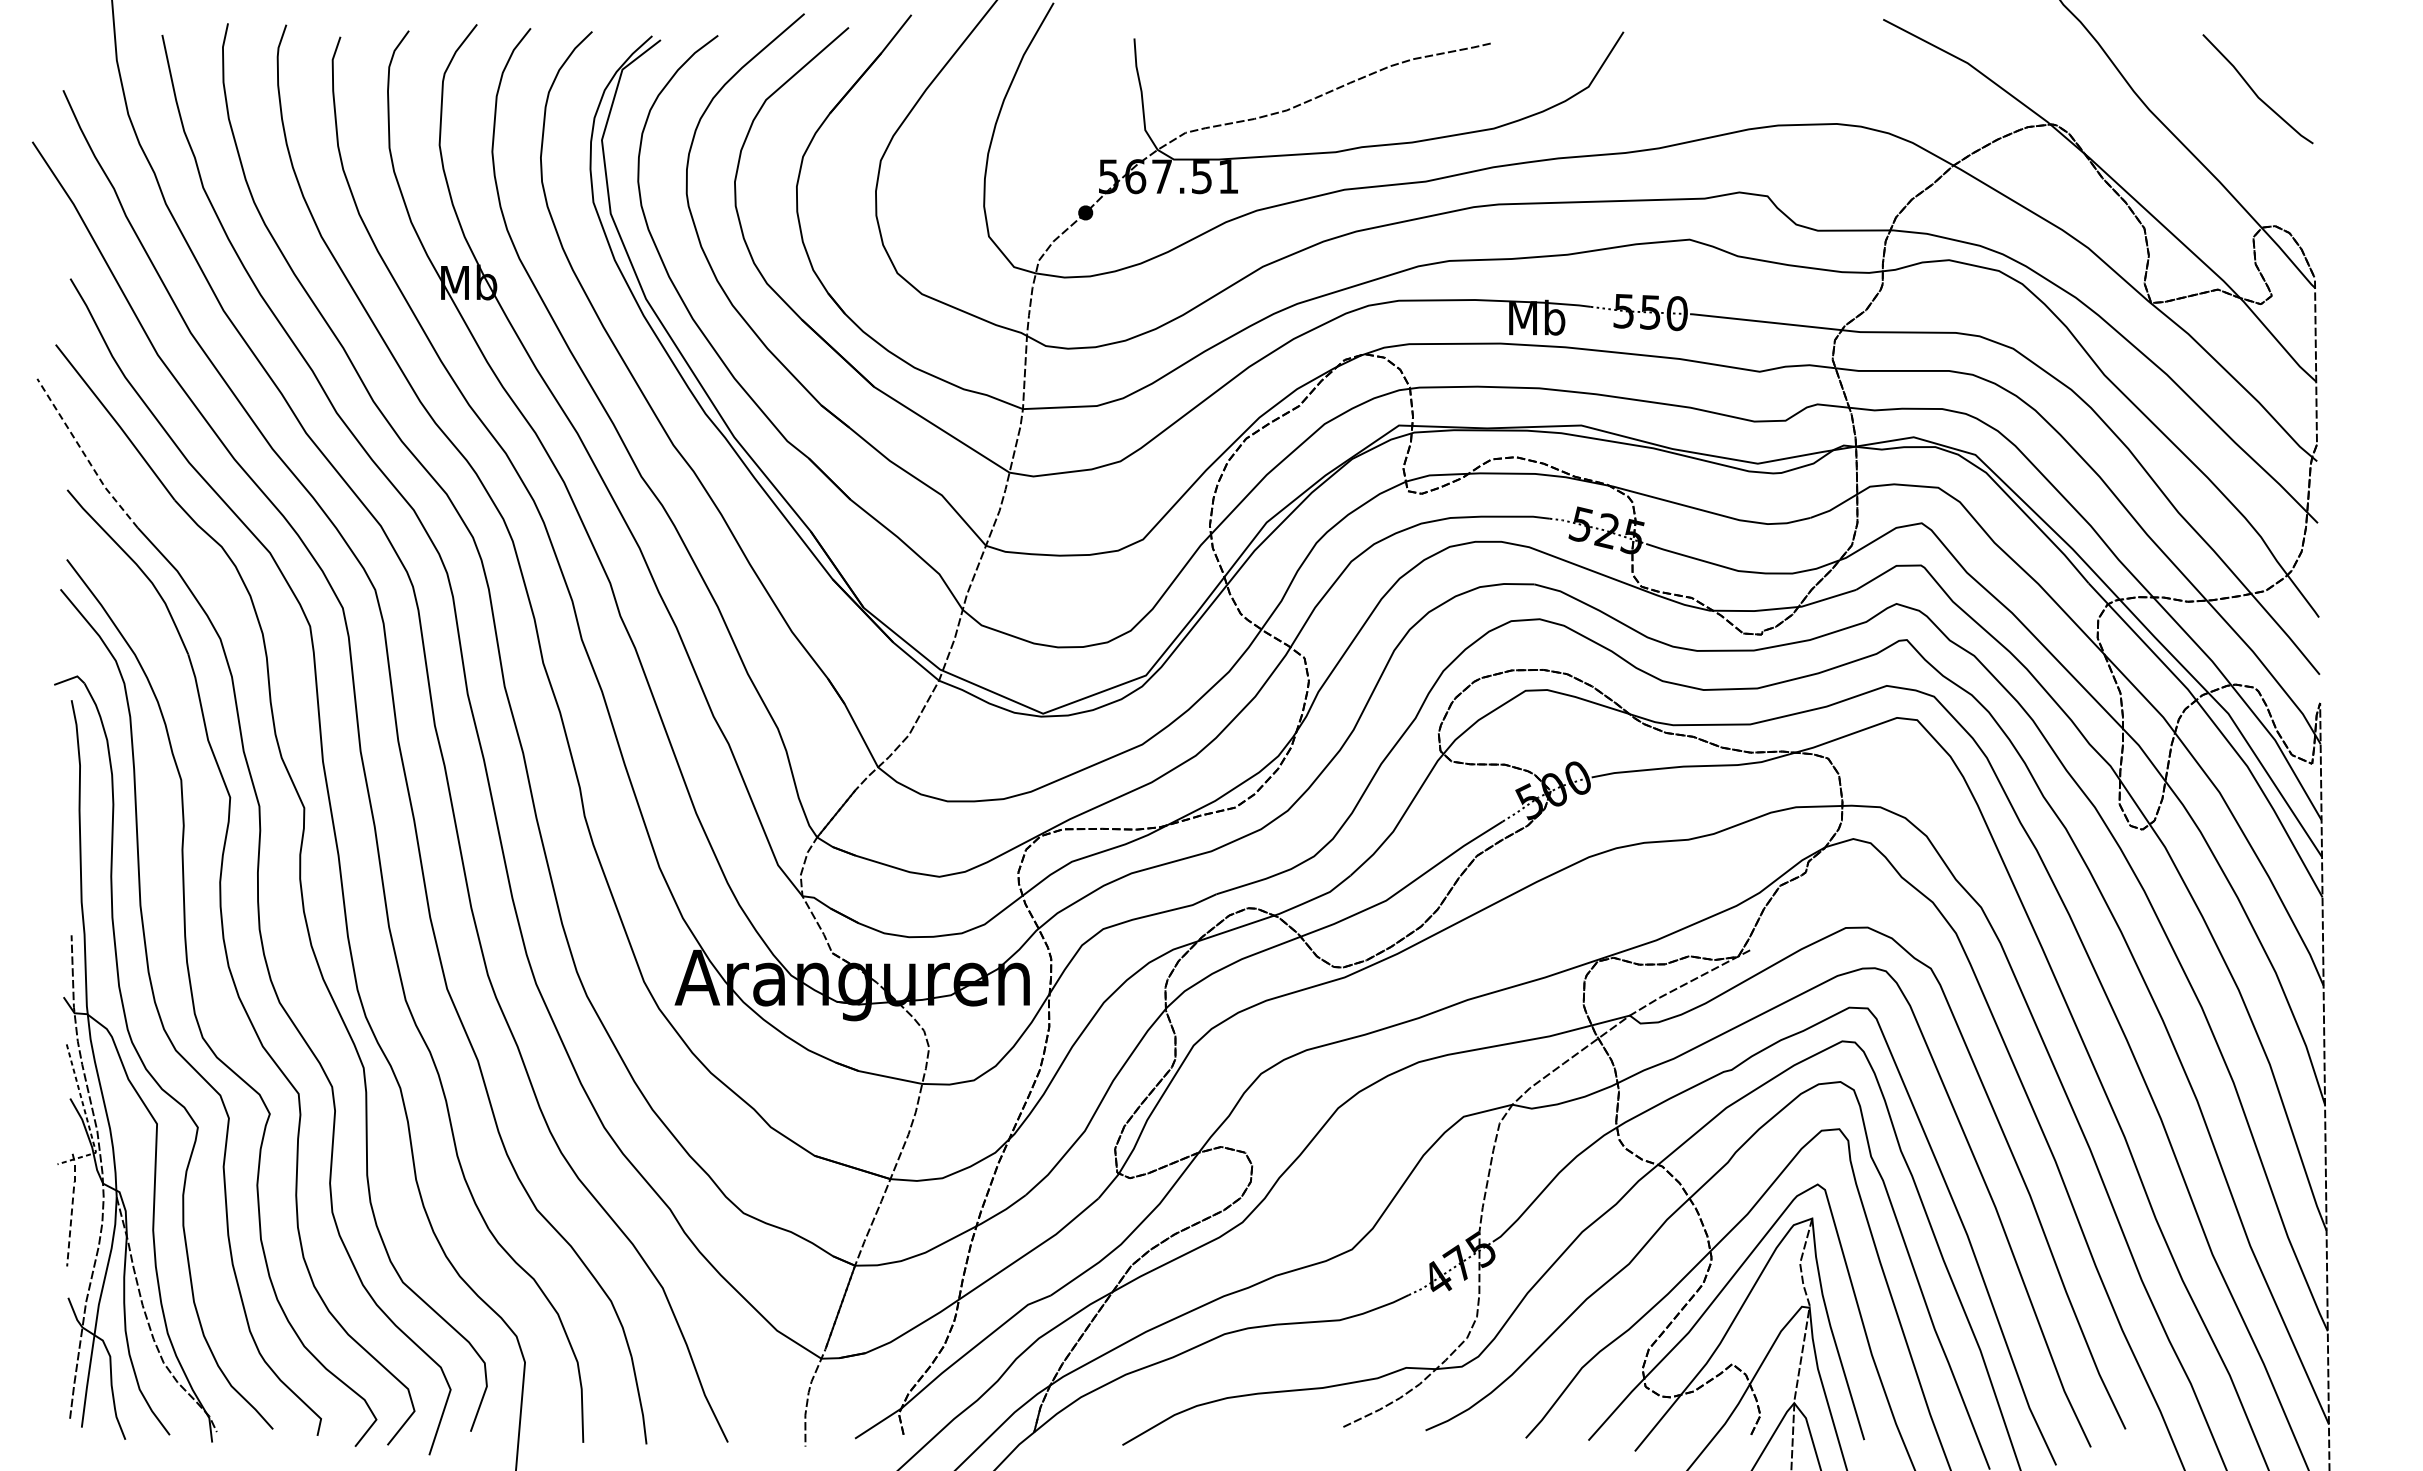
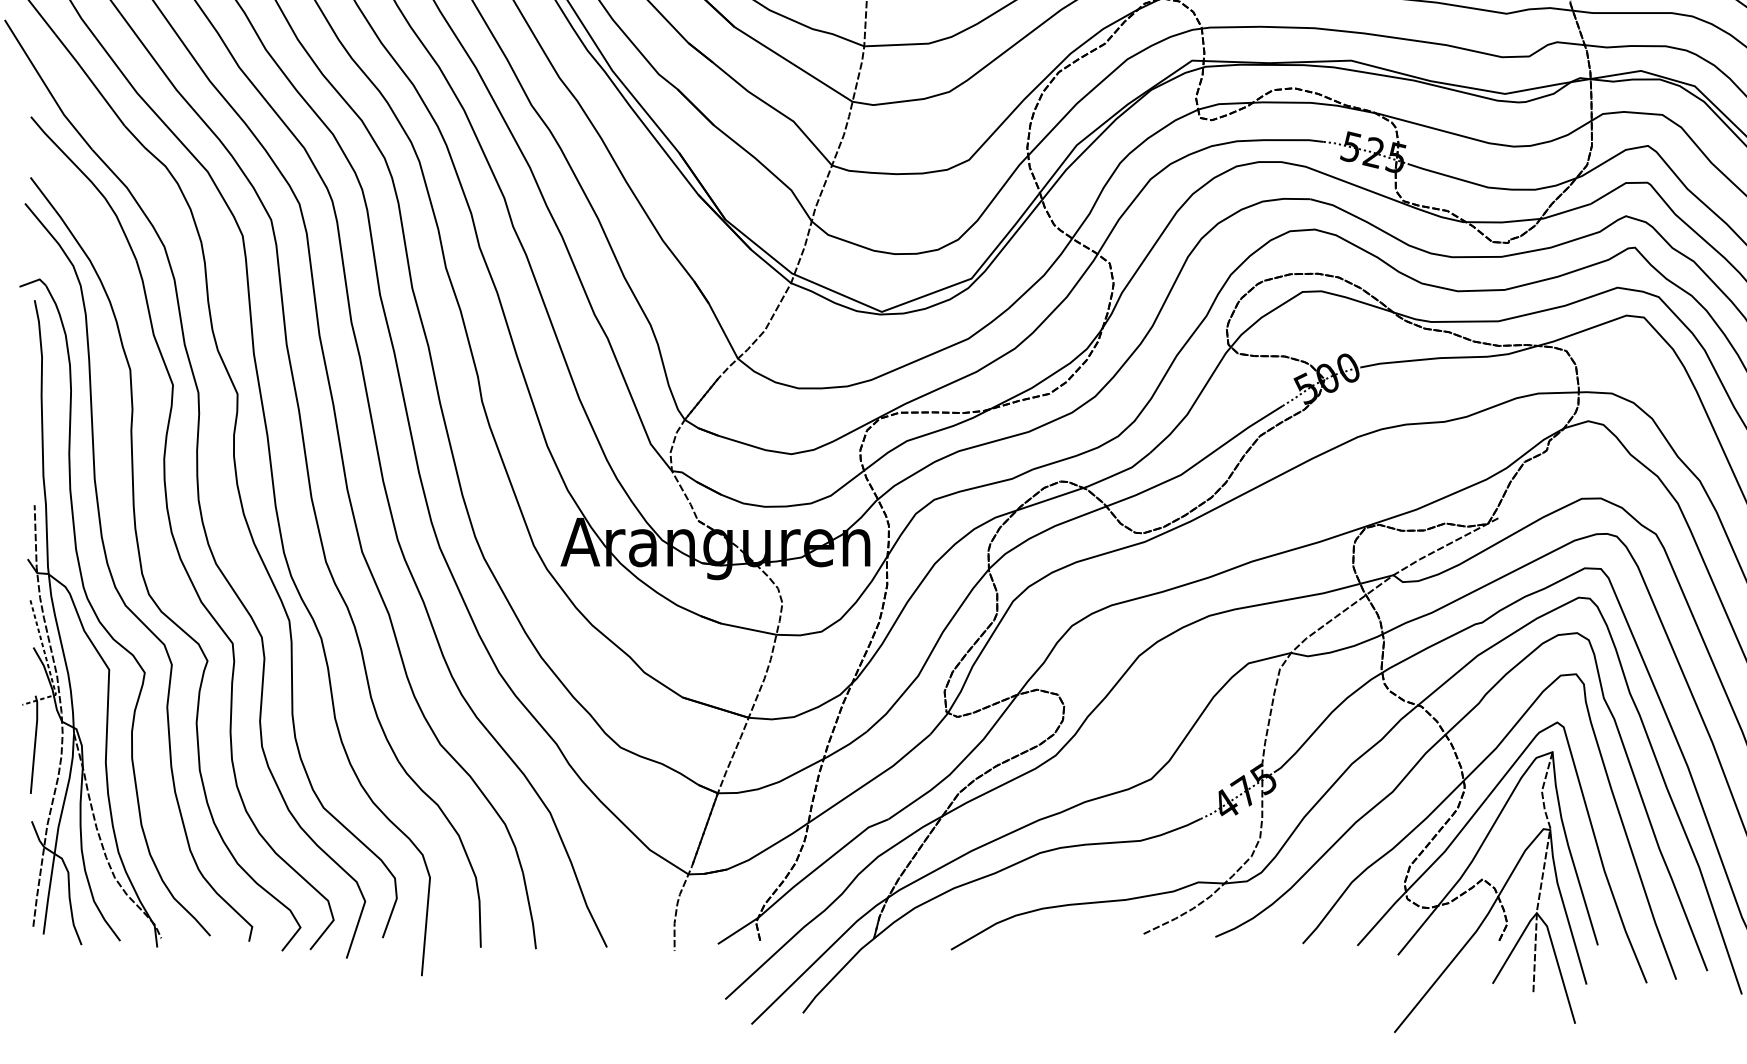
line: (85, 455) -> (46, 86), dashed -> solid
line: (72, 1209) -> (35, 744), dashed -> solid

